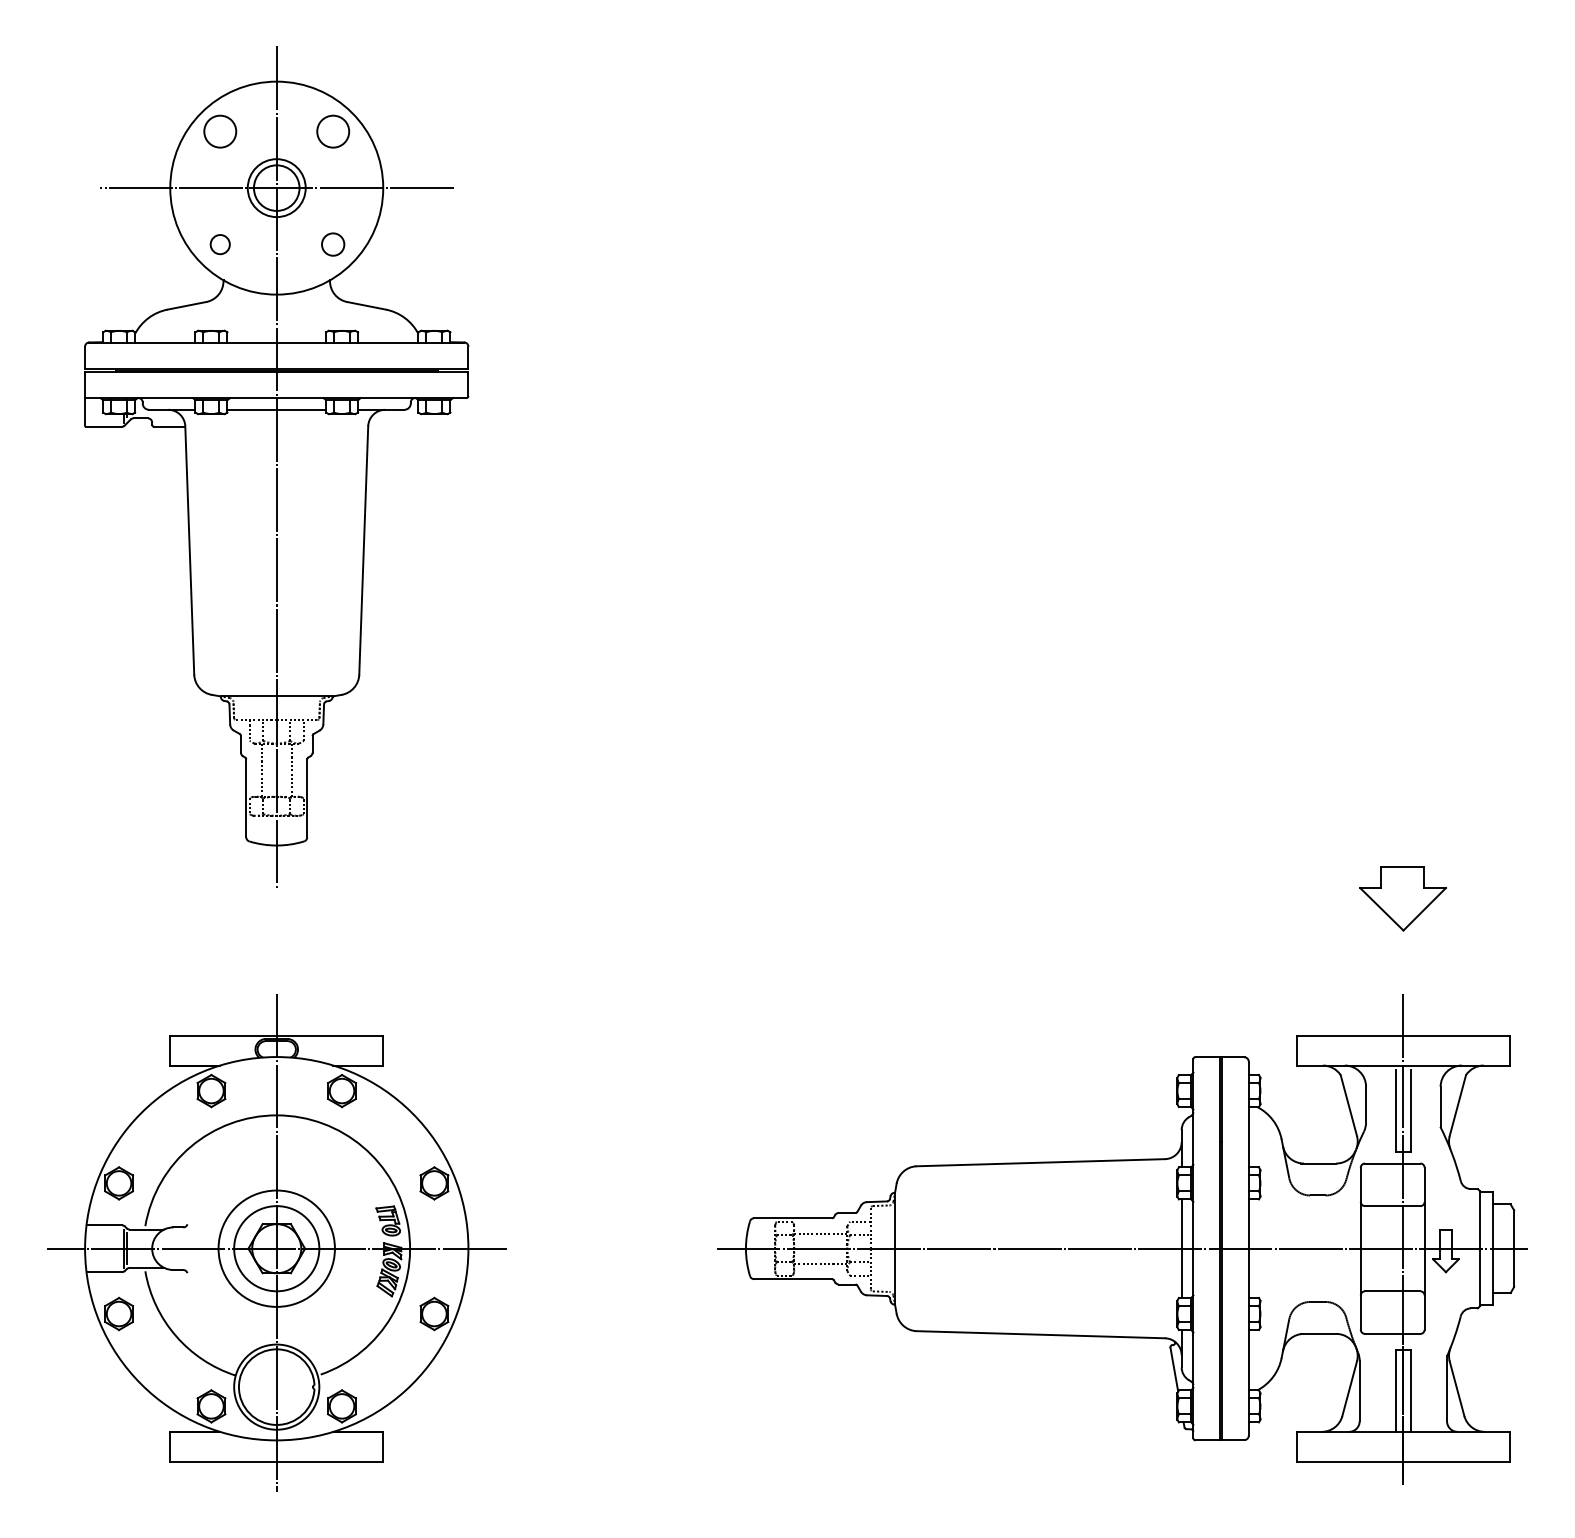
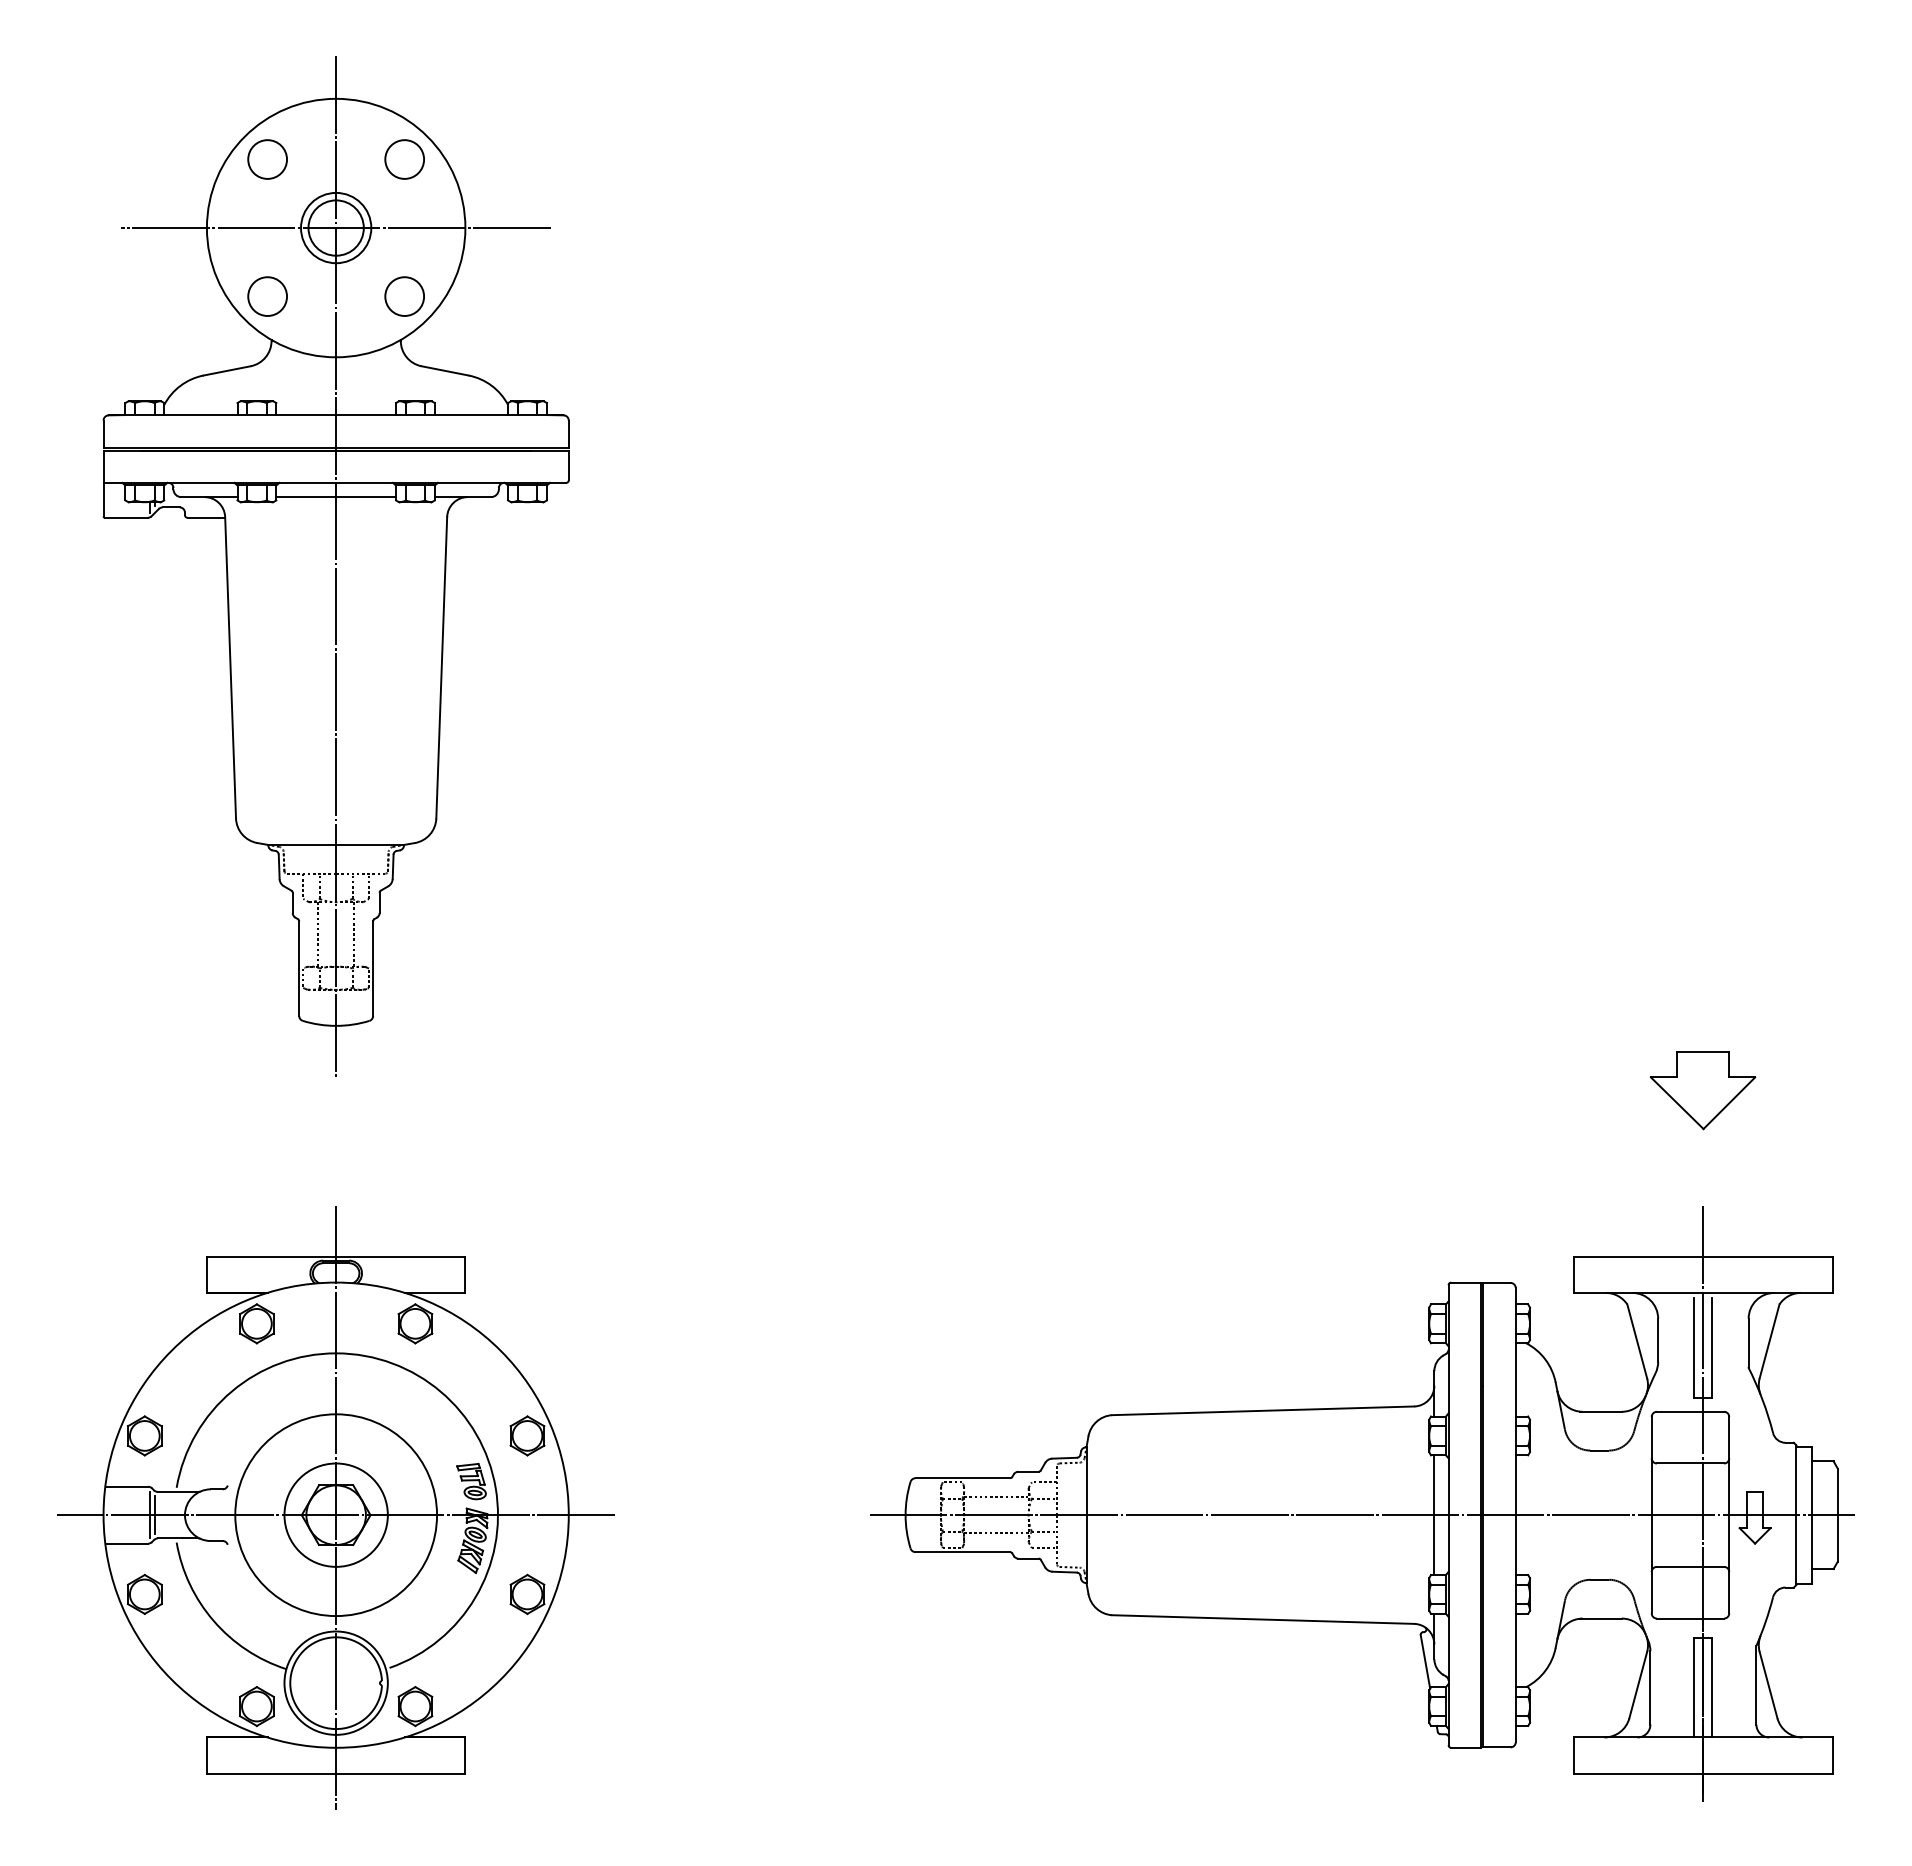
circle: (220, 244) -> (267, 296), size x1.67
circle: (333, 244) -> (404, 296), size x1.43
circle: (277, 1248) -> (336, 1515), size x1.43

